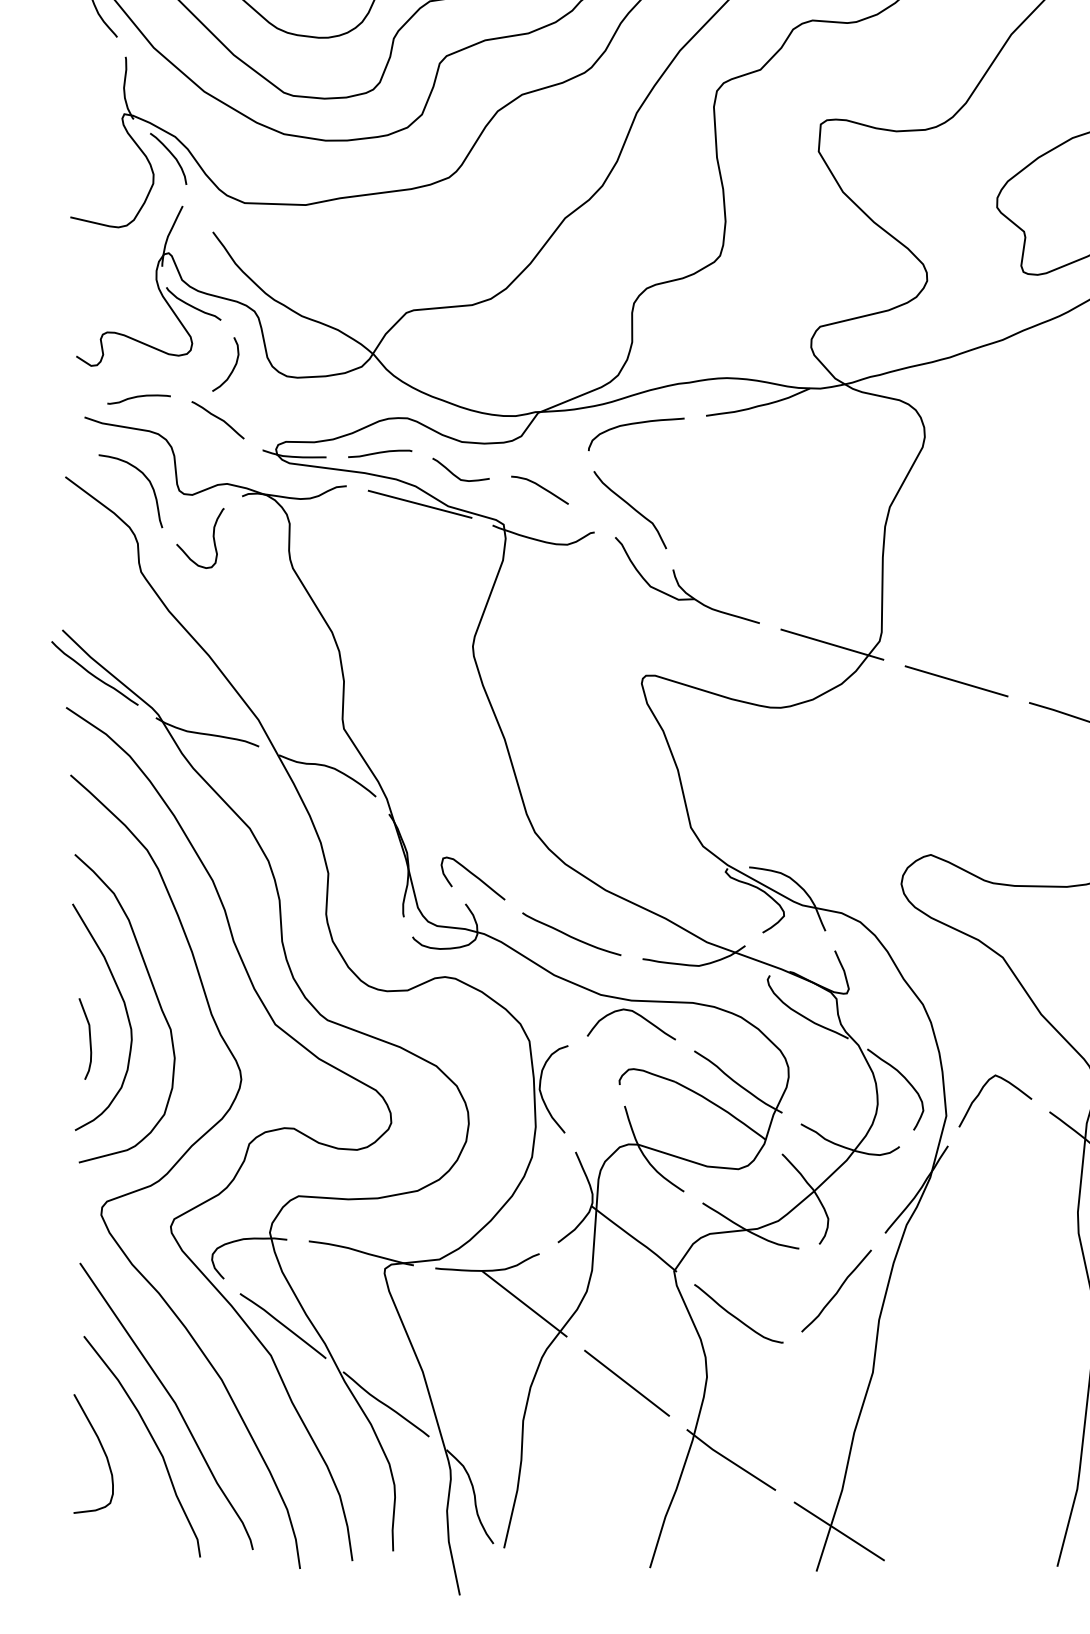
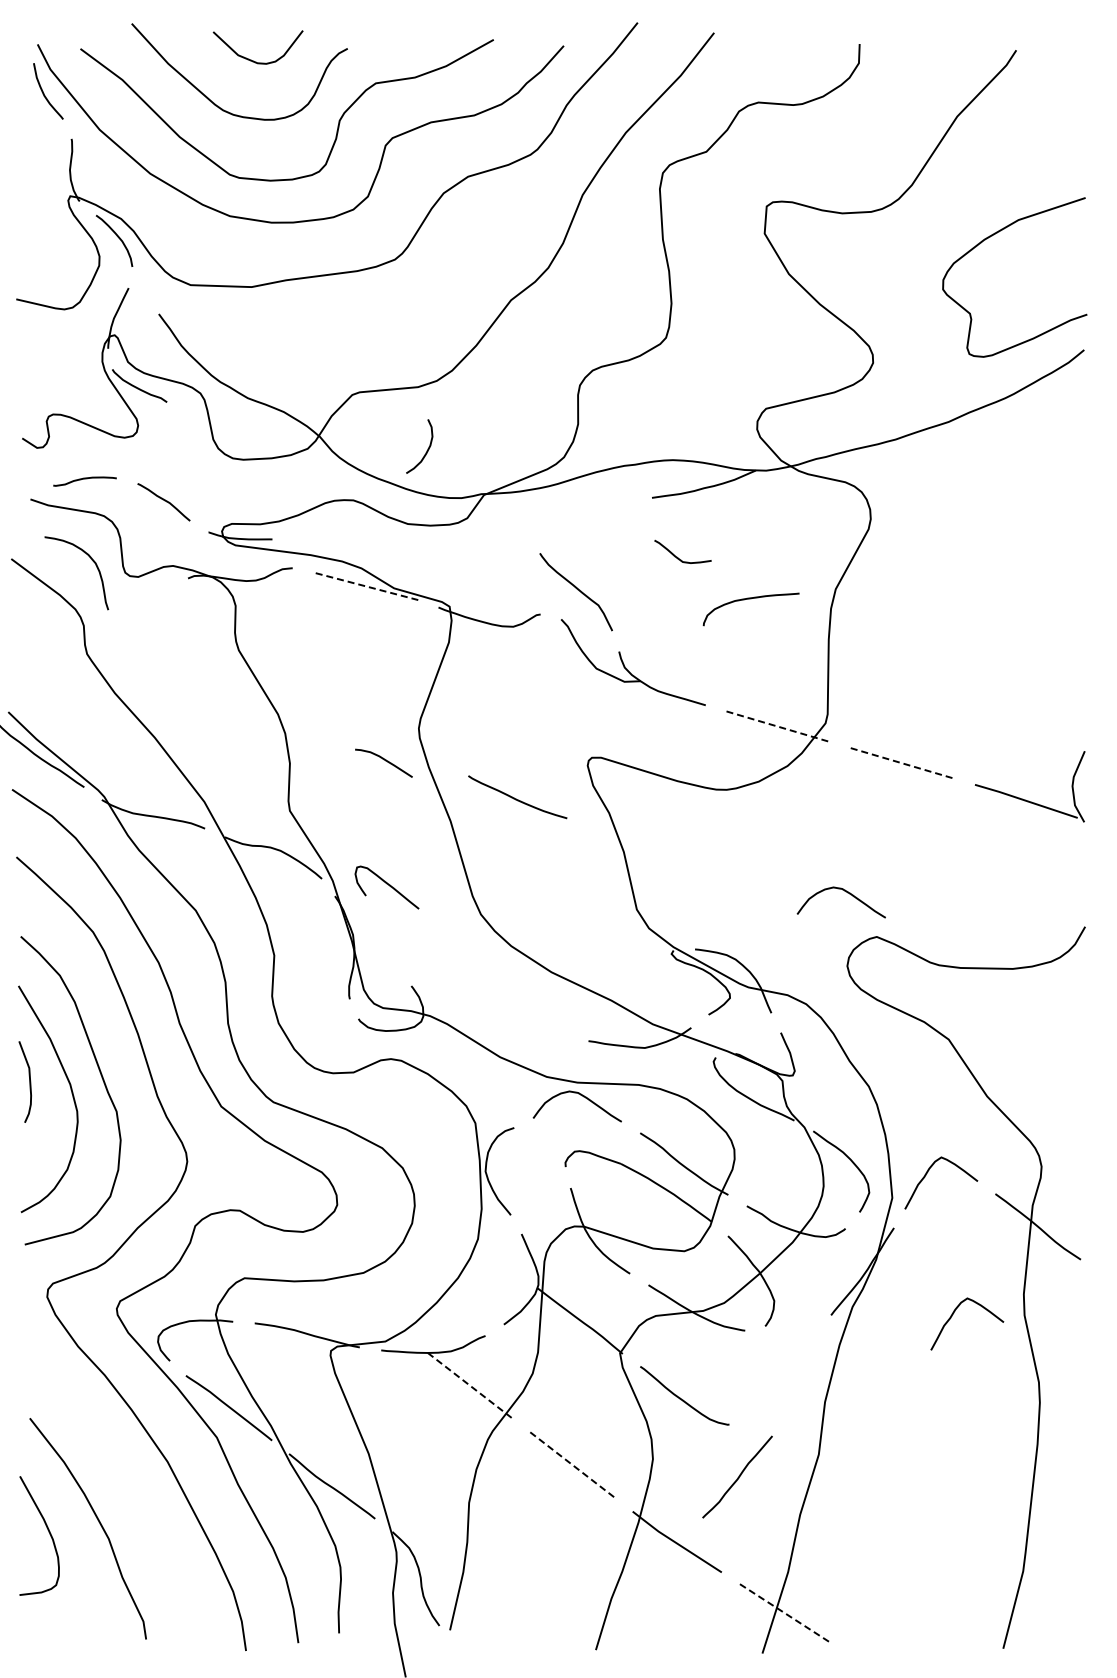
curve: (232, 368) -> (426, 450), moved
curve: (635, 424) -> (750, 599), moved
curve: (380, 453) -> (326, 535), removed
curve: (455, 474) -> (677, 556), moved
curve: (540, 487) -> (384, 760), moved
line: (420, 504) -> (366, 586), solid -> dashed
curve: (212, 537) -> (158, 619), removed
line: (833, 644) -> (779, 726), solid -> dashed
line: (956, 681) -> (902, 763), solid -> dashed
curve: (901, 811) -> (847, 893), added
curve: (474, 876) -> (388, 885), moved
curve: (570, 935) -> (516, 798), moved
curve: (89, 1038) -> (29, 1081), moved
curve: (1008, 1231) -> (954, 1313), added
curve: (837, 1290) -> (738, 1476), moved
line: (524, 1304) -> (470, 1386), solid -> dashed
line: (626, 1383) -> (572, 1465), solid -> dashed
curve: (172, 1401) -> (118, 1483), removed
line: (839, 1531) -> (785, 1613), solid -> dashed

